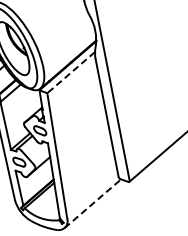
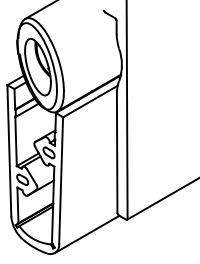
line: (71, 72) -> (90, 101), dashed -> solid
line: (93, 203) -> (87, 234), dashed -> solid

